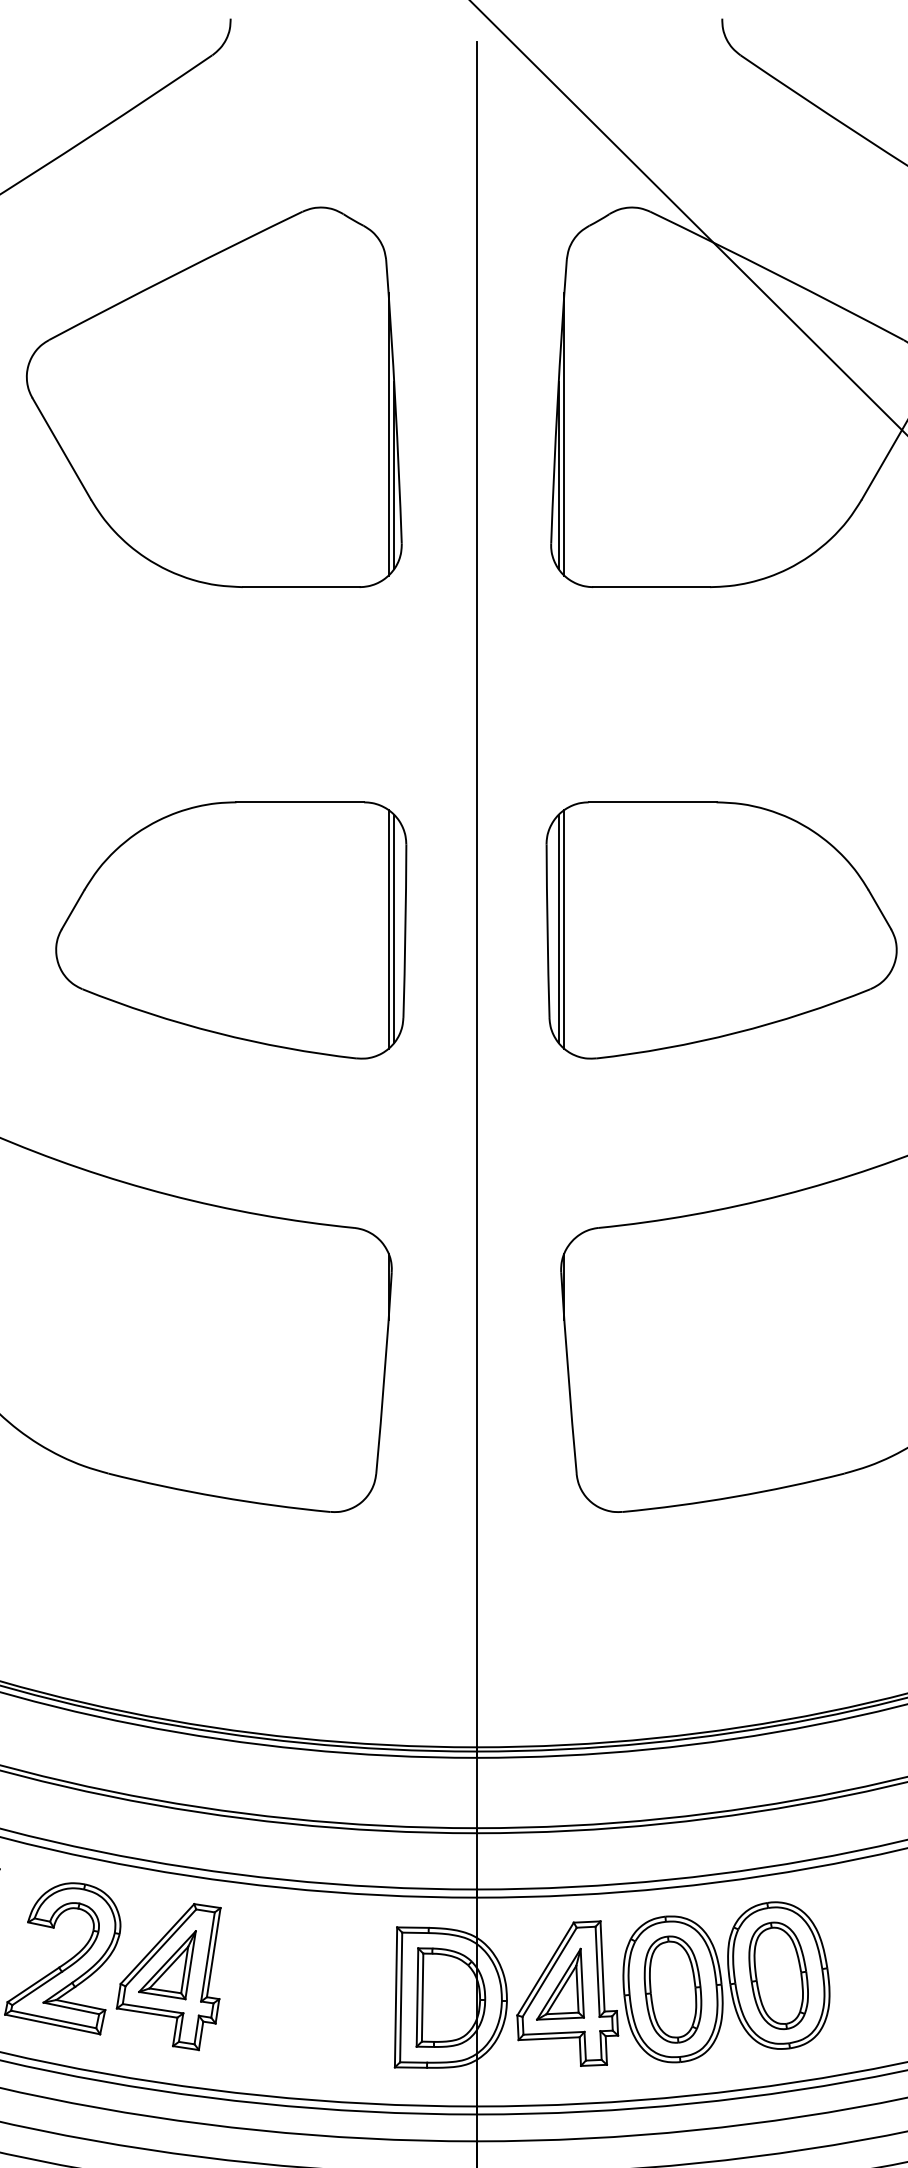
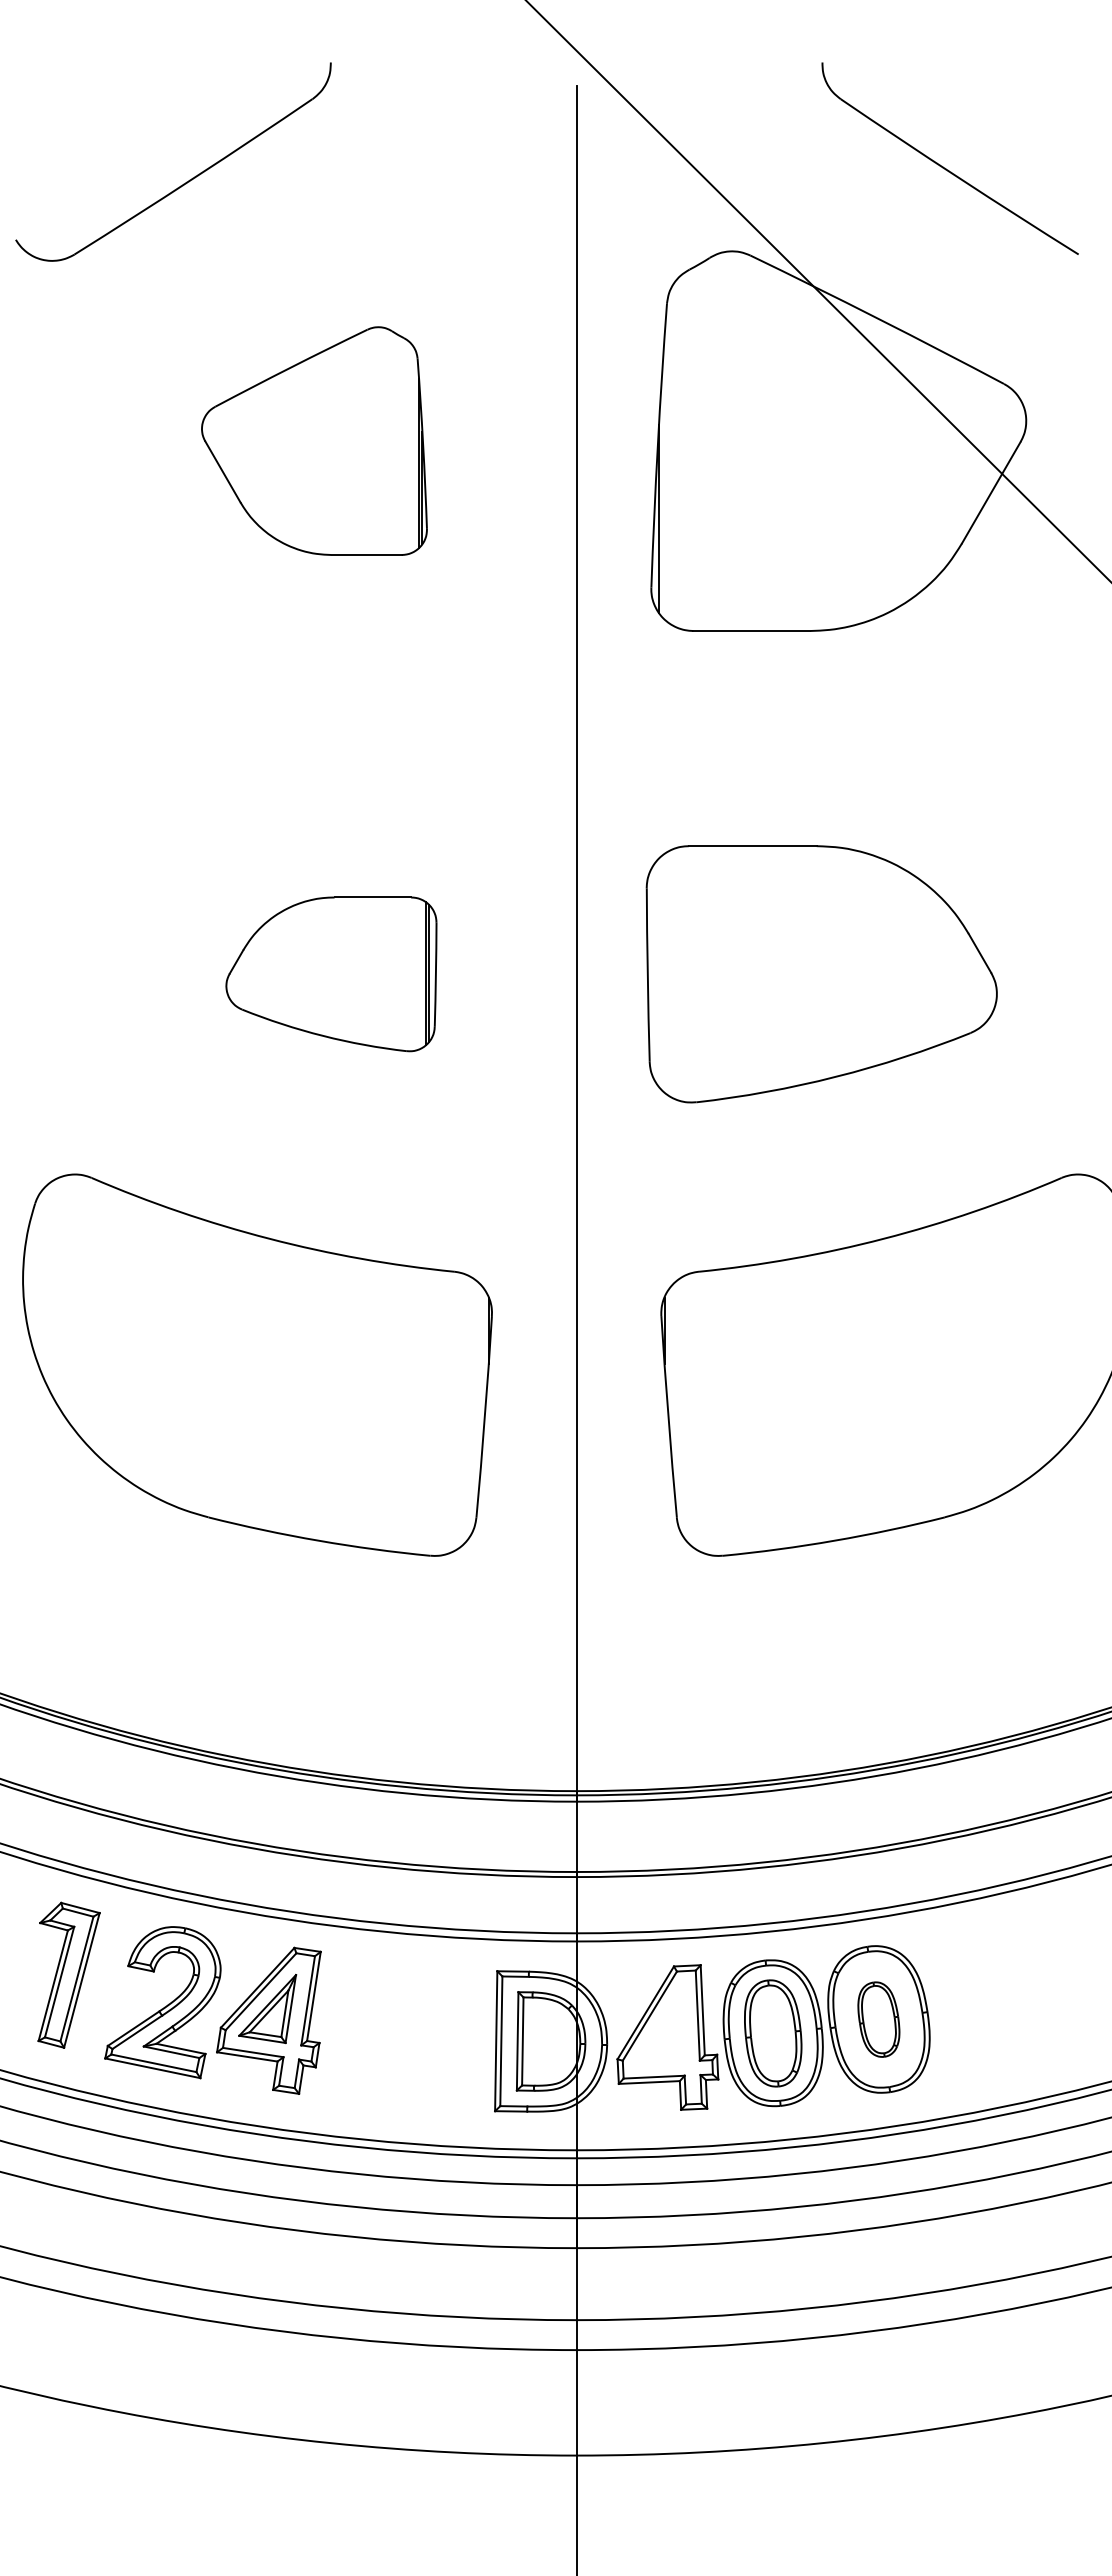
part: (214, 396) -> (314, 440), size x0.6
line: (564, 434) -> (664, 478), removed
line: (558, 928) -> (658, 972), removed
line: (564, 928) -> (664, 972), removed
part: (231, 930) -> (331, 974), size x0.6
part: (778, 1975) -> (878, 2019), size x0.7
part: (560, 1983) -> (660, 2027), removed

